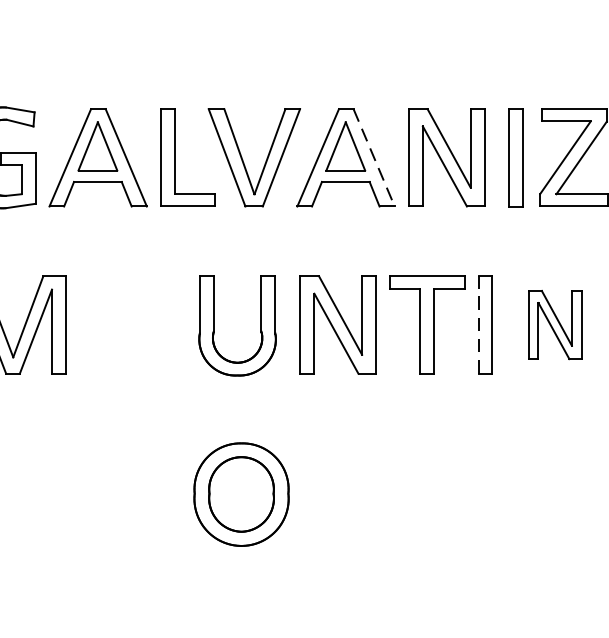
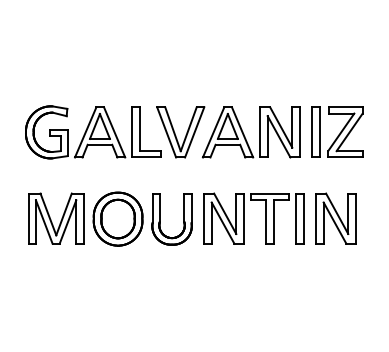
line: (374, 158) -> (242, 132), dashed -> solid
line: (478, 324) -> (296, 218), dashed -> solid
part: (554, 324) -> (335, 218), size x1.43
part: (240, 493) -> (117, 218), moved

